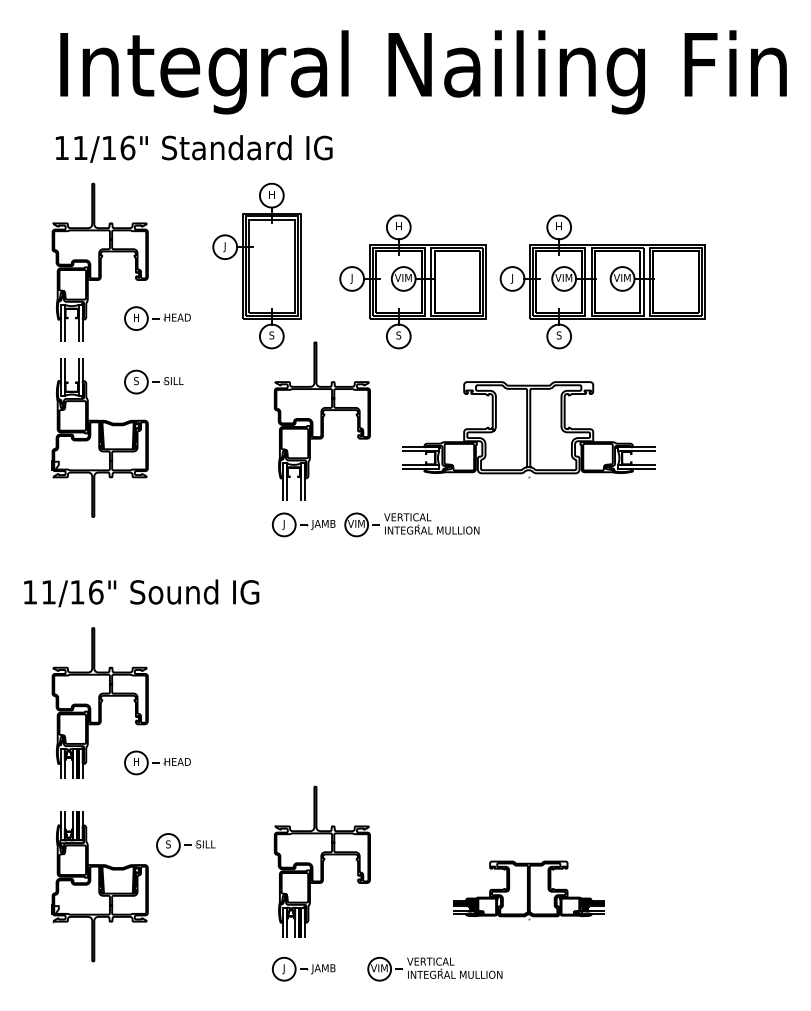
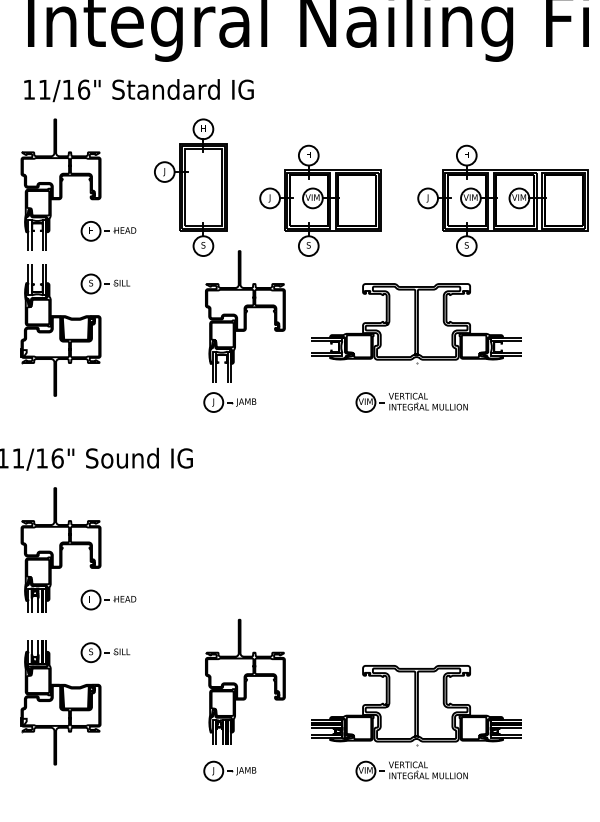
part: (602, 281) -> (502, 200), moved
part: (411, 524) -> (411, 402), moved
part: (185, 845) -> (105, 652), moved
part: (528, 890) -> (416, 705), size x1.67
part: (434, 968) -> (411, 770), moved

